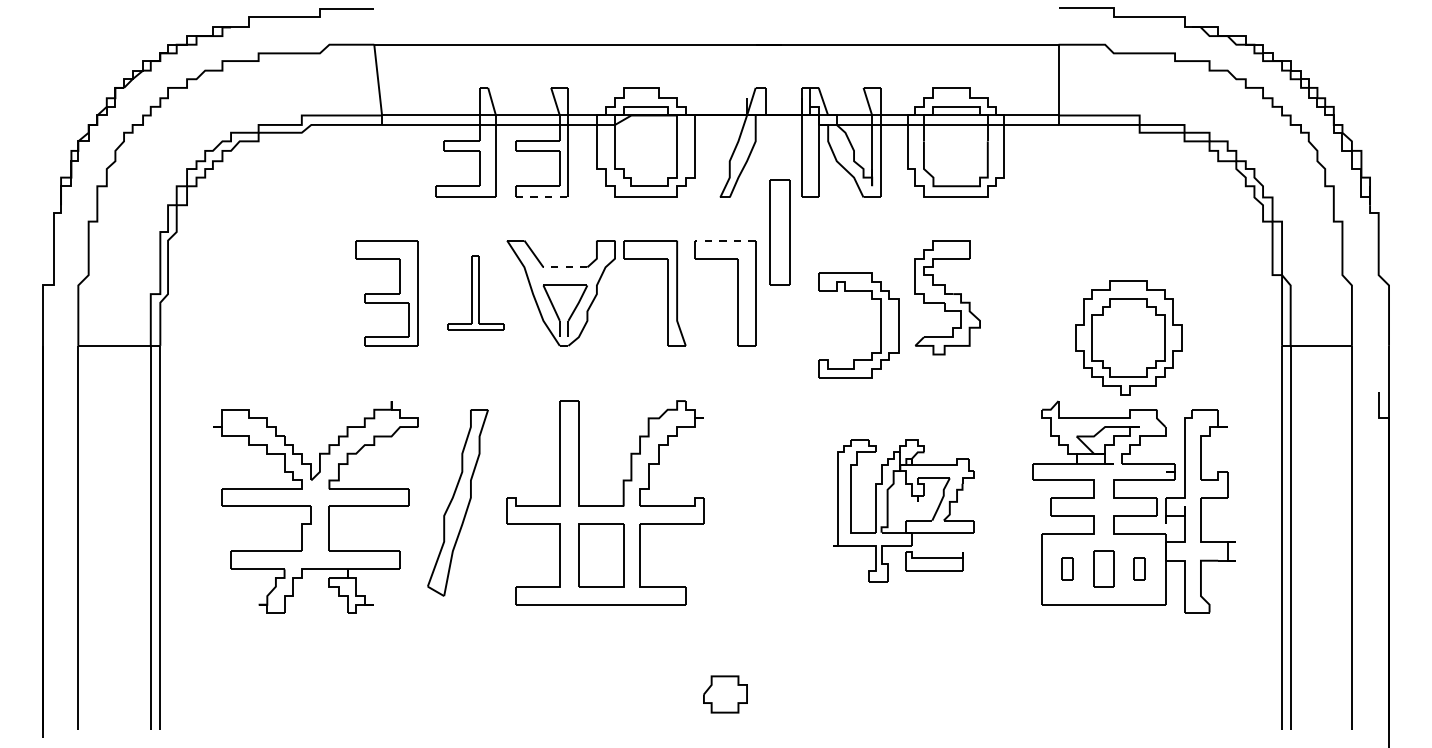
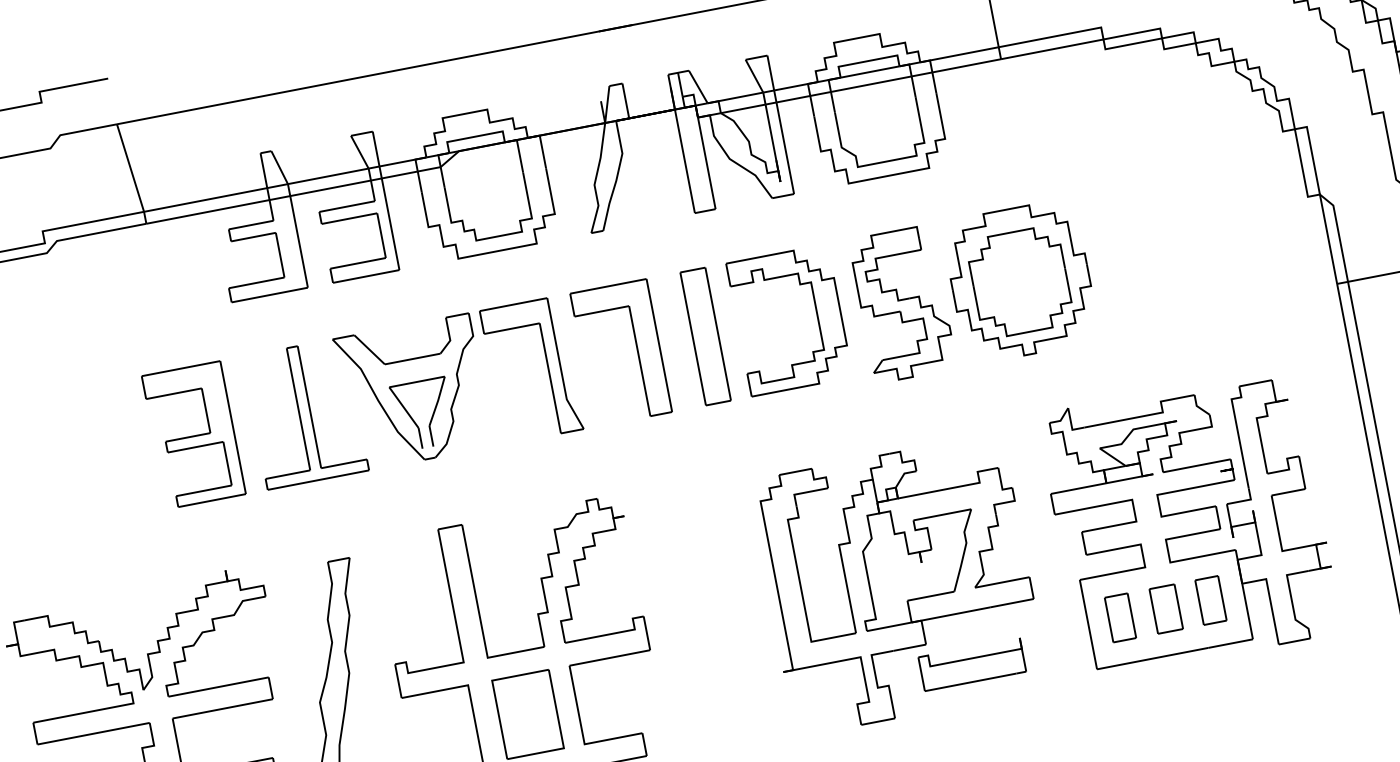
line: (542, 197) -> (366, 276), dashed -> solid
part: (779, 232) -> (704, 337), moved
line: (725, 240) -> (608, 286), dashed -> solid
line: (564, 267) -> (411, 359), dashed -> solid
part: (475, 293) -> (305, 413), size x1.43
part: (880, 325) -> (817, 315), moved
part: (1128, 337) -> (1020, 281), moved
part: (903, 511) -> (899, 585), size x1.43
part: (1067, 568) -> (1120, 617), size x1.67
part: (1138, 568) -> (1209, 600), size x1.67

